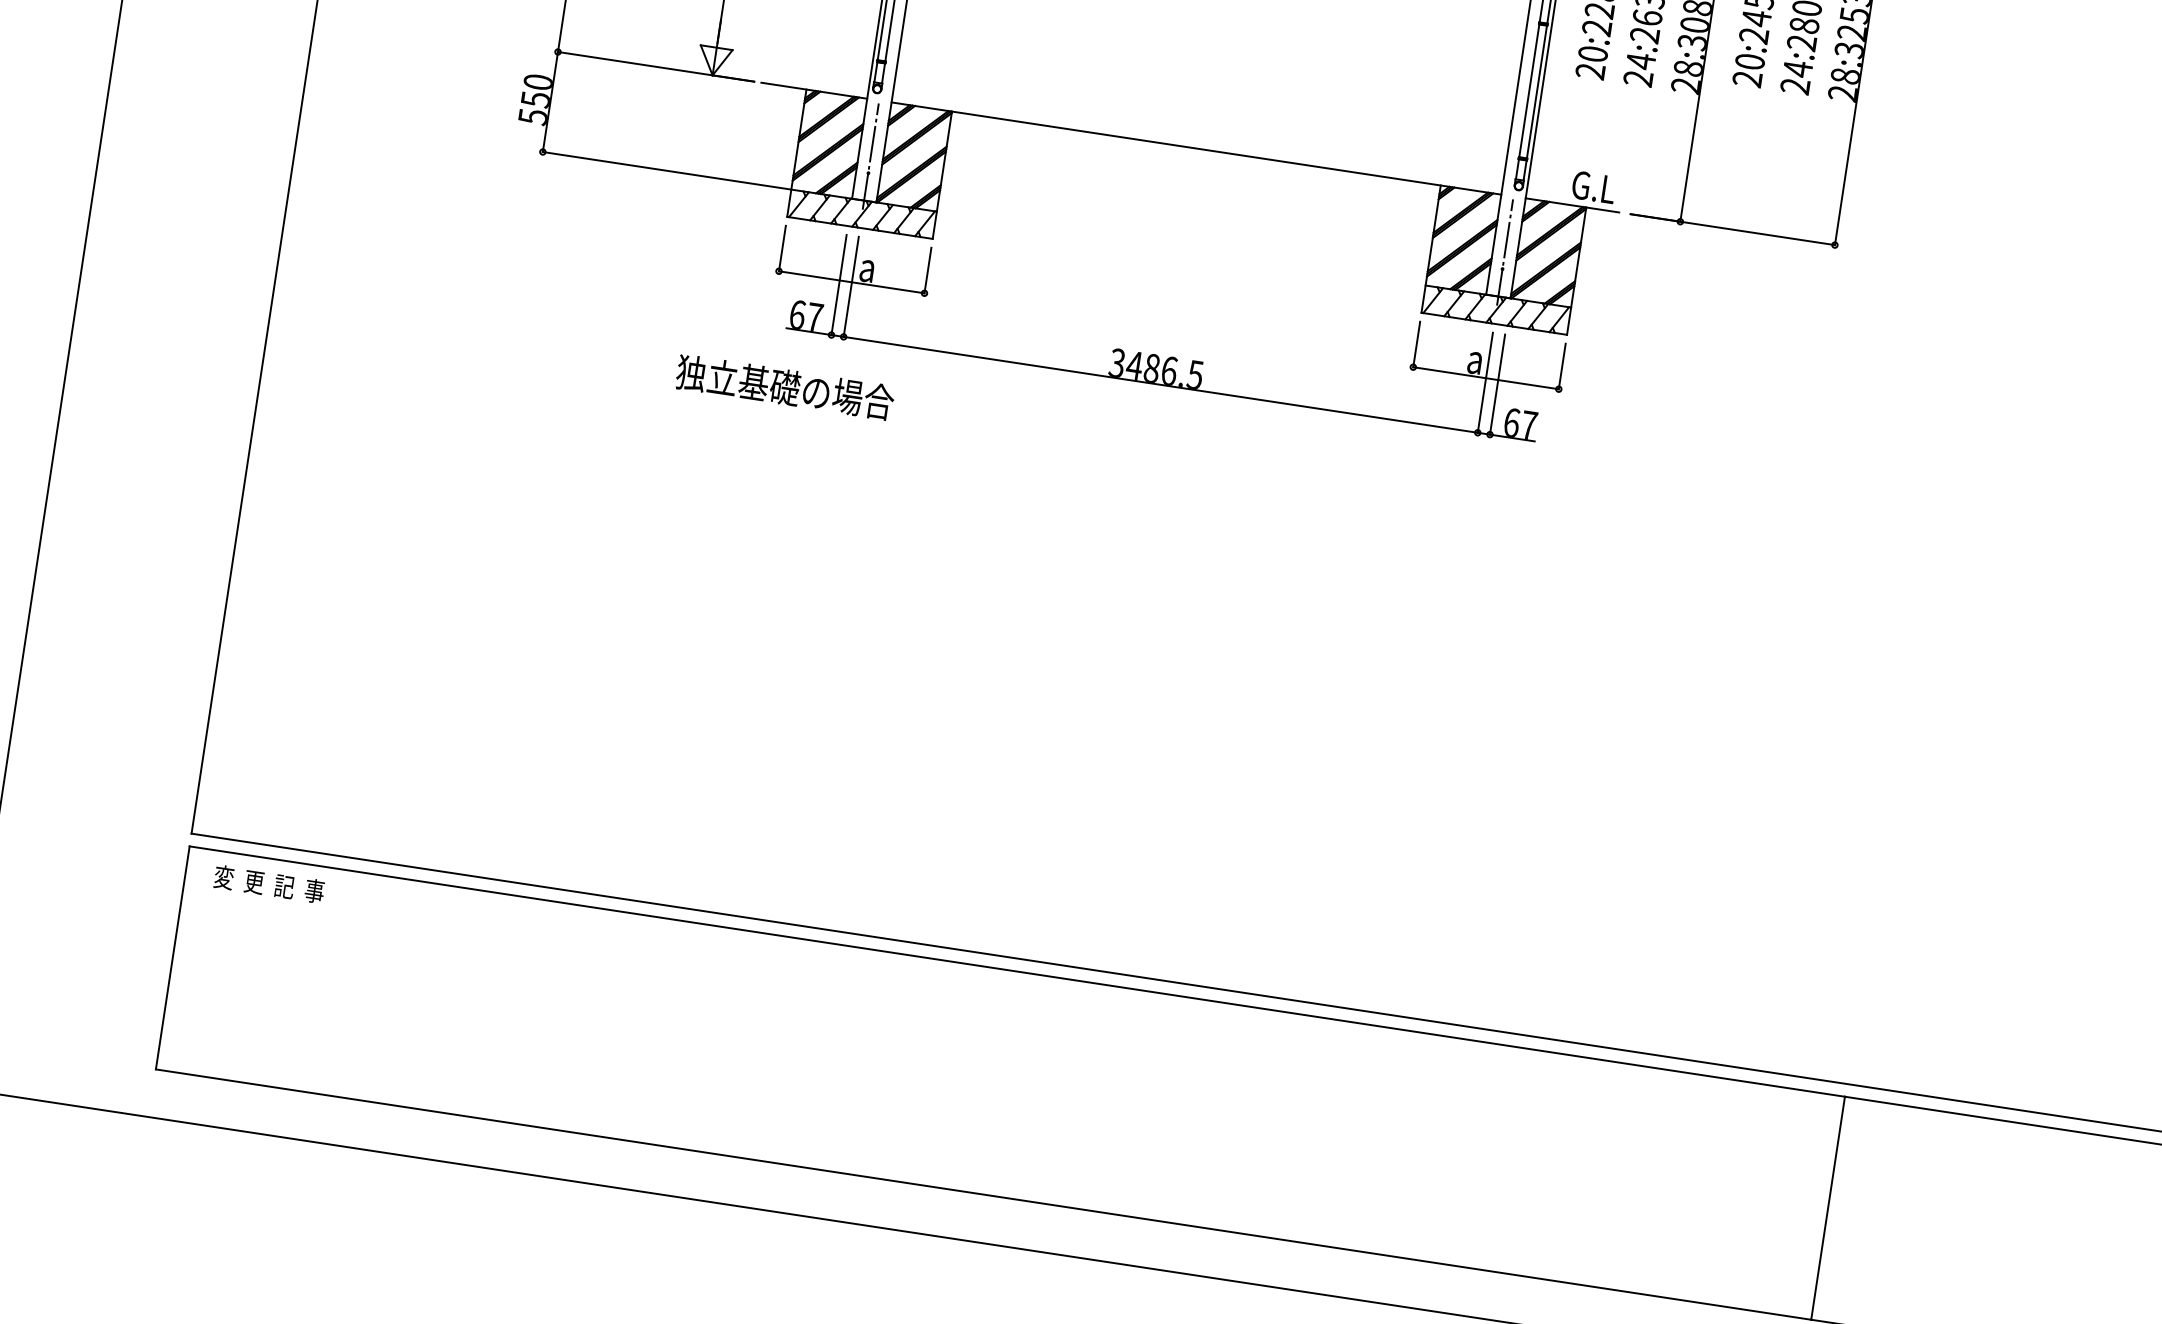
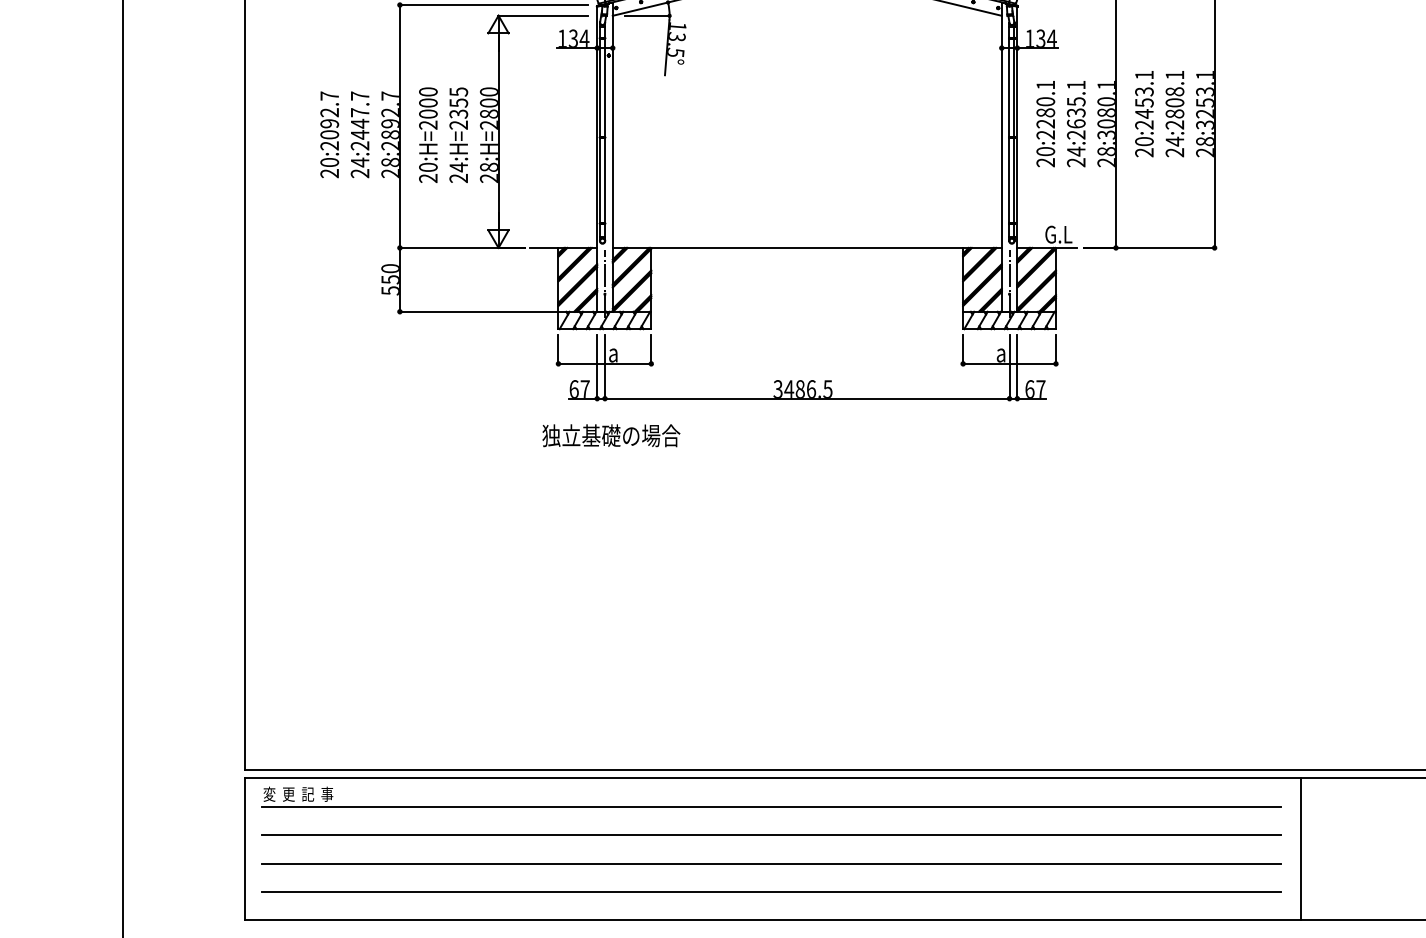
text: (785, 387) -> (611, 435), moved
line: (1007, 1015) -> (771, 806), added
line: (1001, 1060) -> (771, 835), added
line: (994, 1104) -> (771, 863), added
line: (987, 1148) -> (771, 891), added

